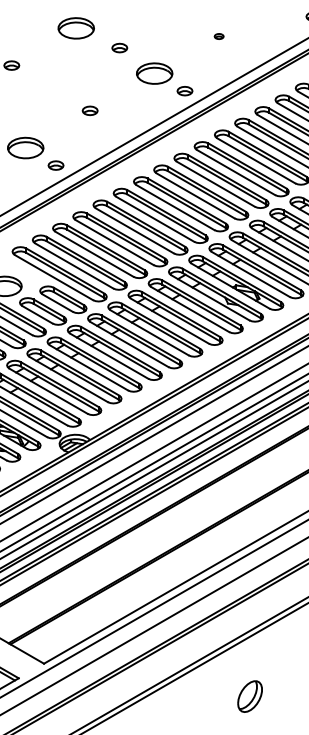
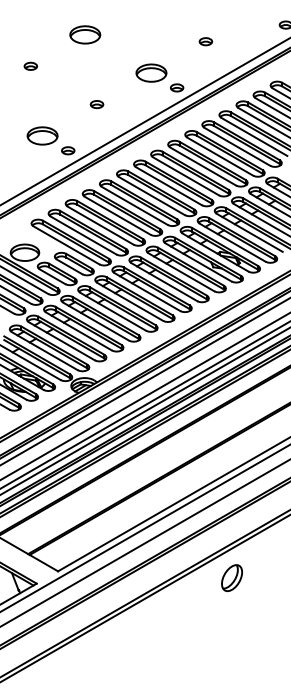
part: (218, 36) -> (205, 41), size x1.67
part: (119, 48) -> (121, 51), removed
part: (249, 697) -> (231, 578), moved

